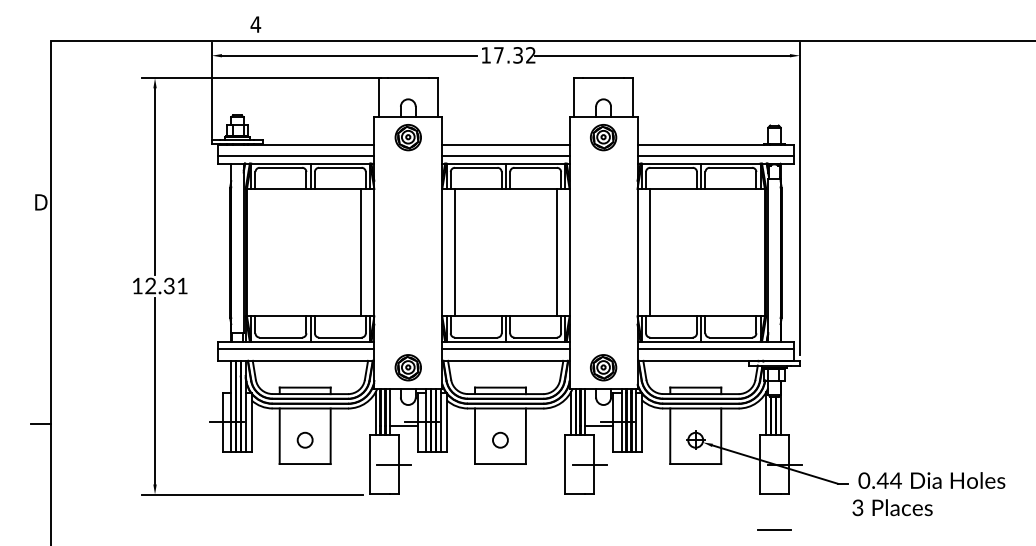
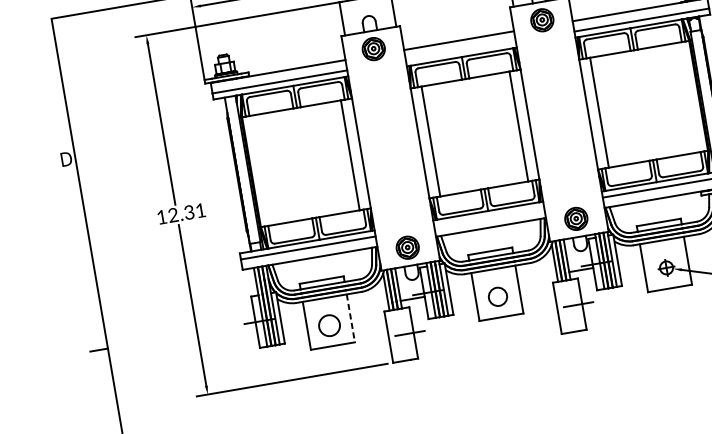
line: (505, 156) -> (460, 51), removed
line: (505, 348) -> (488, 216), removed
line: (330, 436) -> (350, 318), solid -> dashed
circle: (304, 439) -> (328, 325), size x1.6
circle: (500, 439) -> (497, 296), size x1.4

